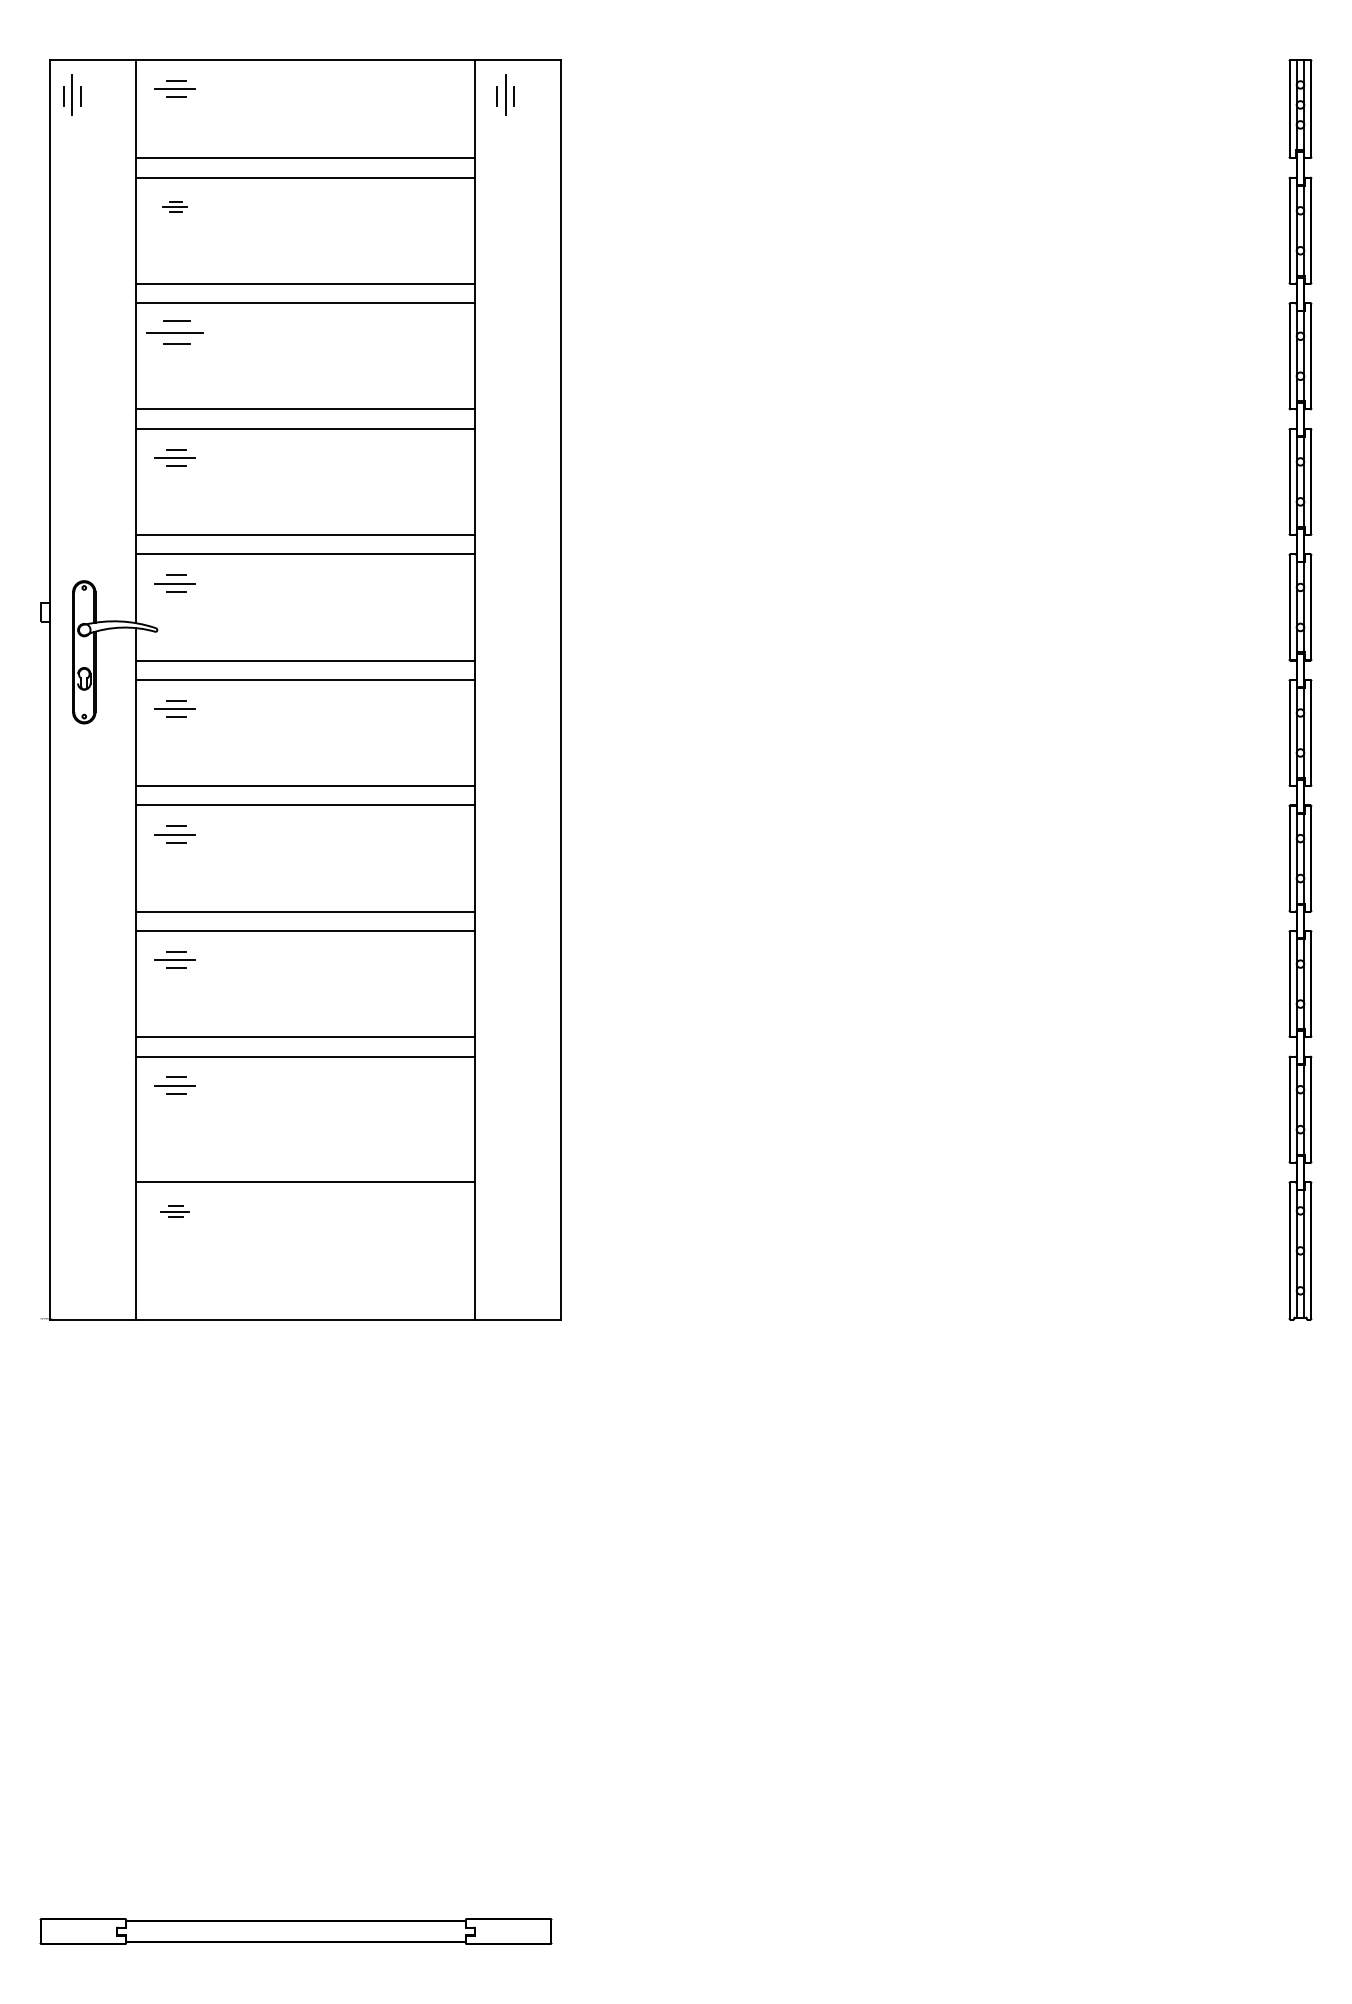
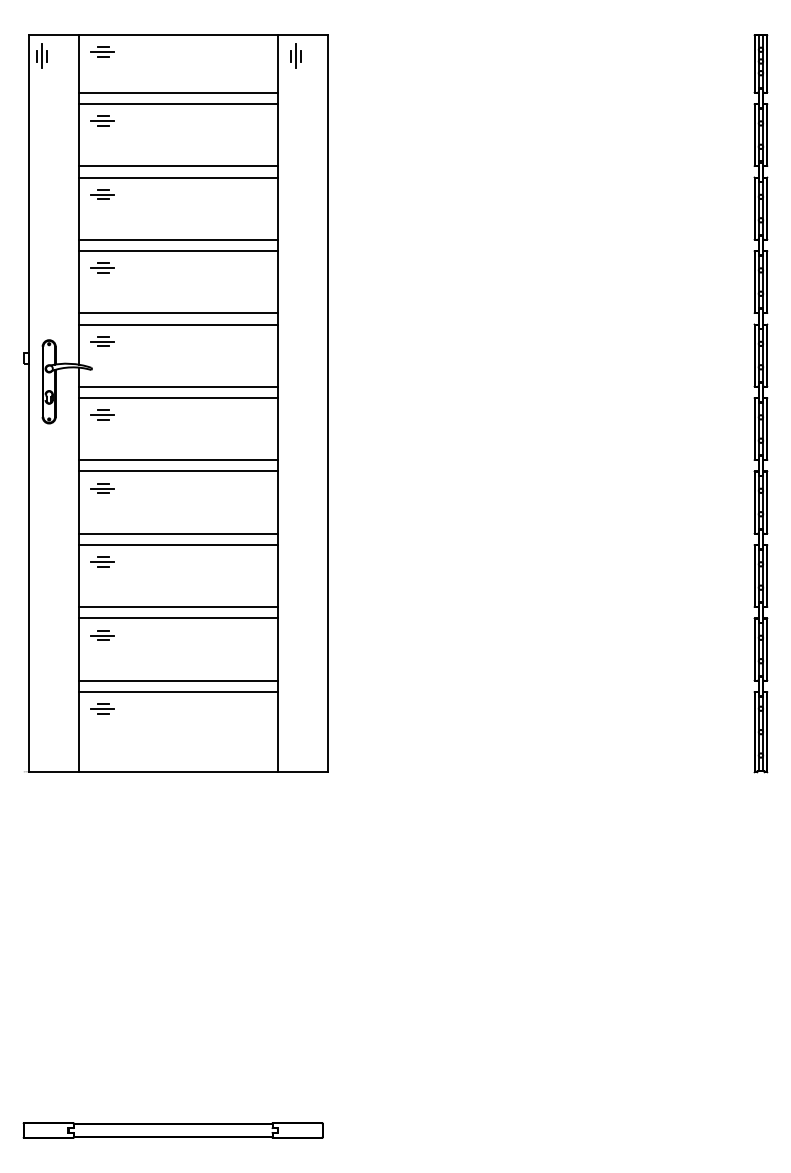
part: (175, 205) -> (102, 120), size x1.67
part: (175, 332) -> (102, 194), size x0.71
line: (305, 1162) -> (178, 680), added
part: (175, 1210) -> (102, 708), size x1.43

